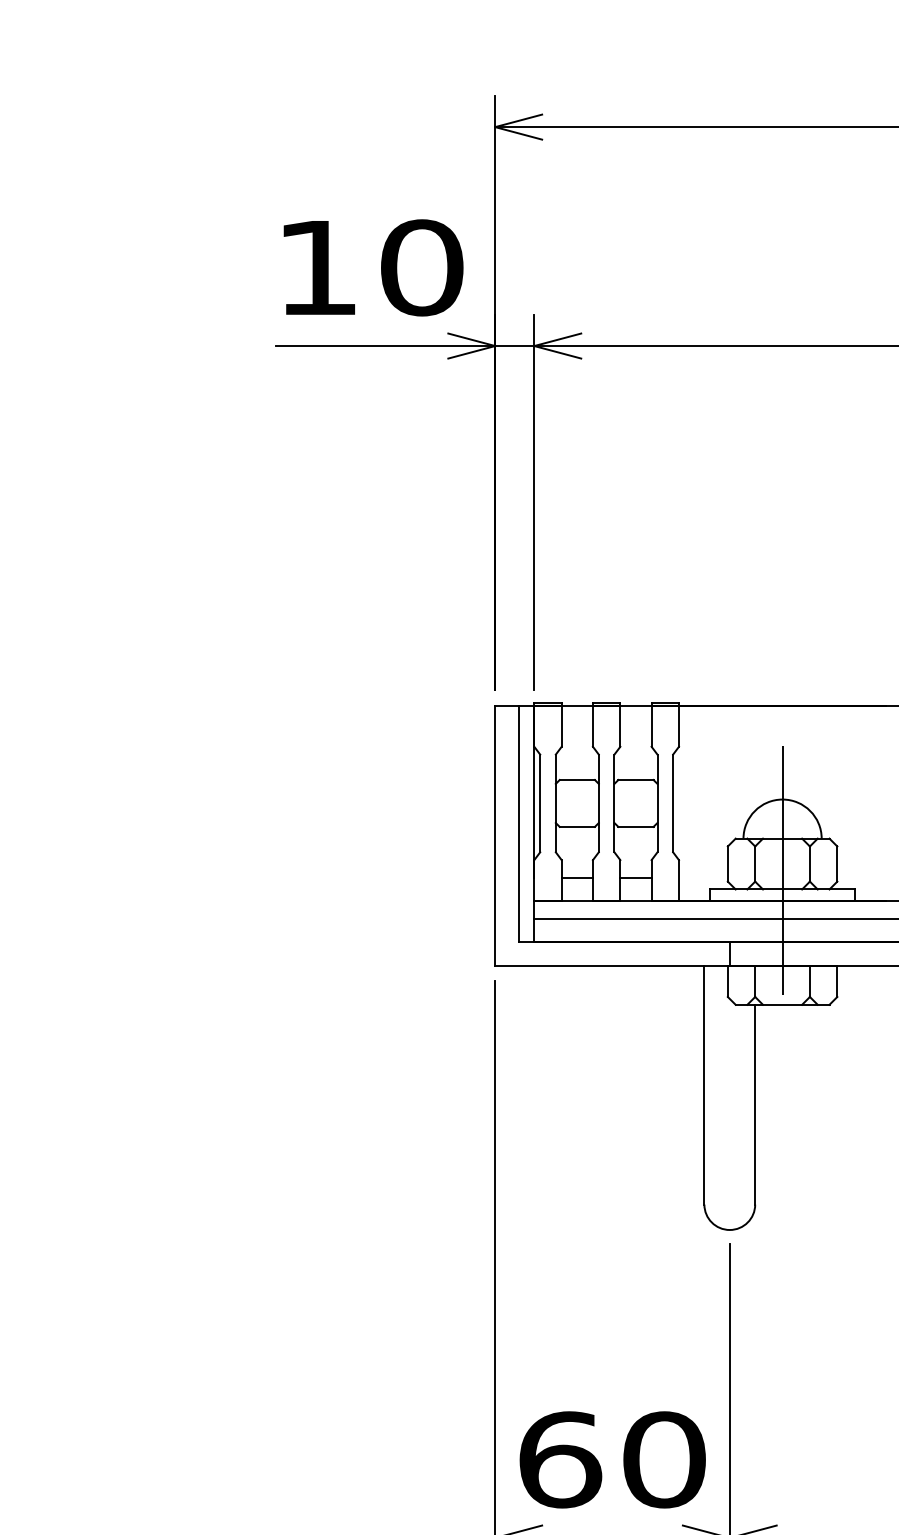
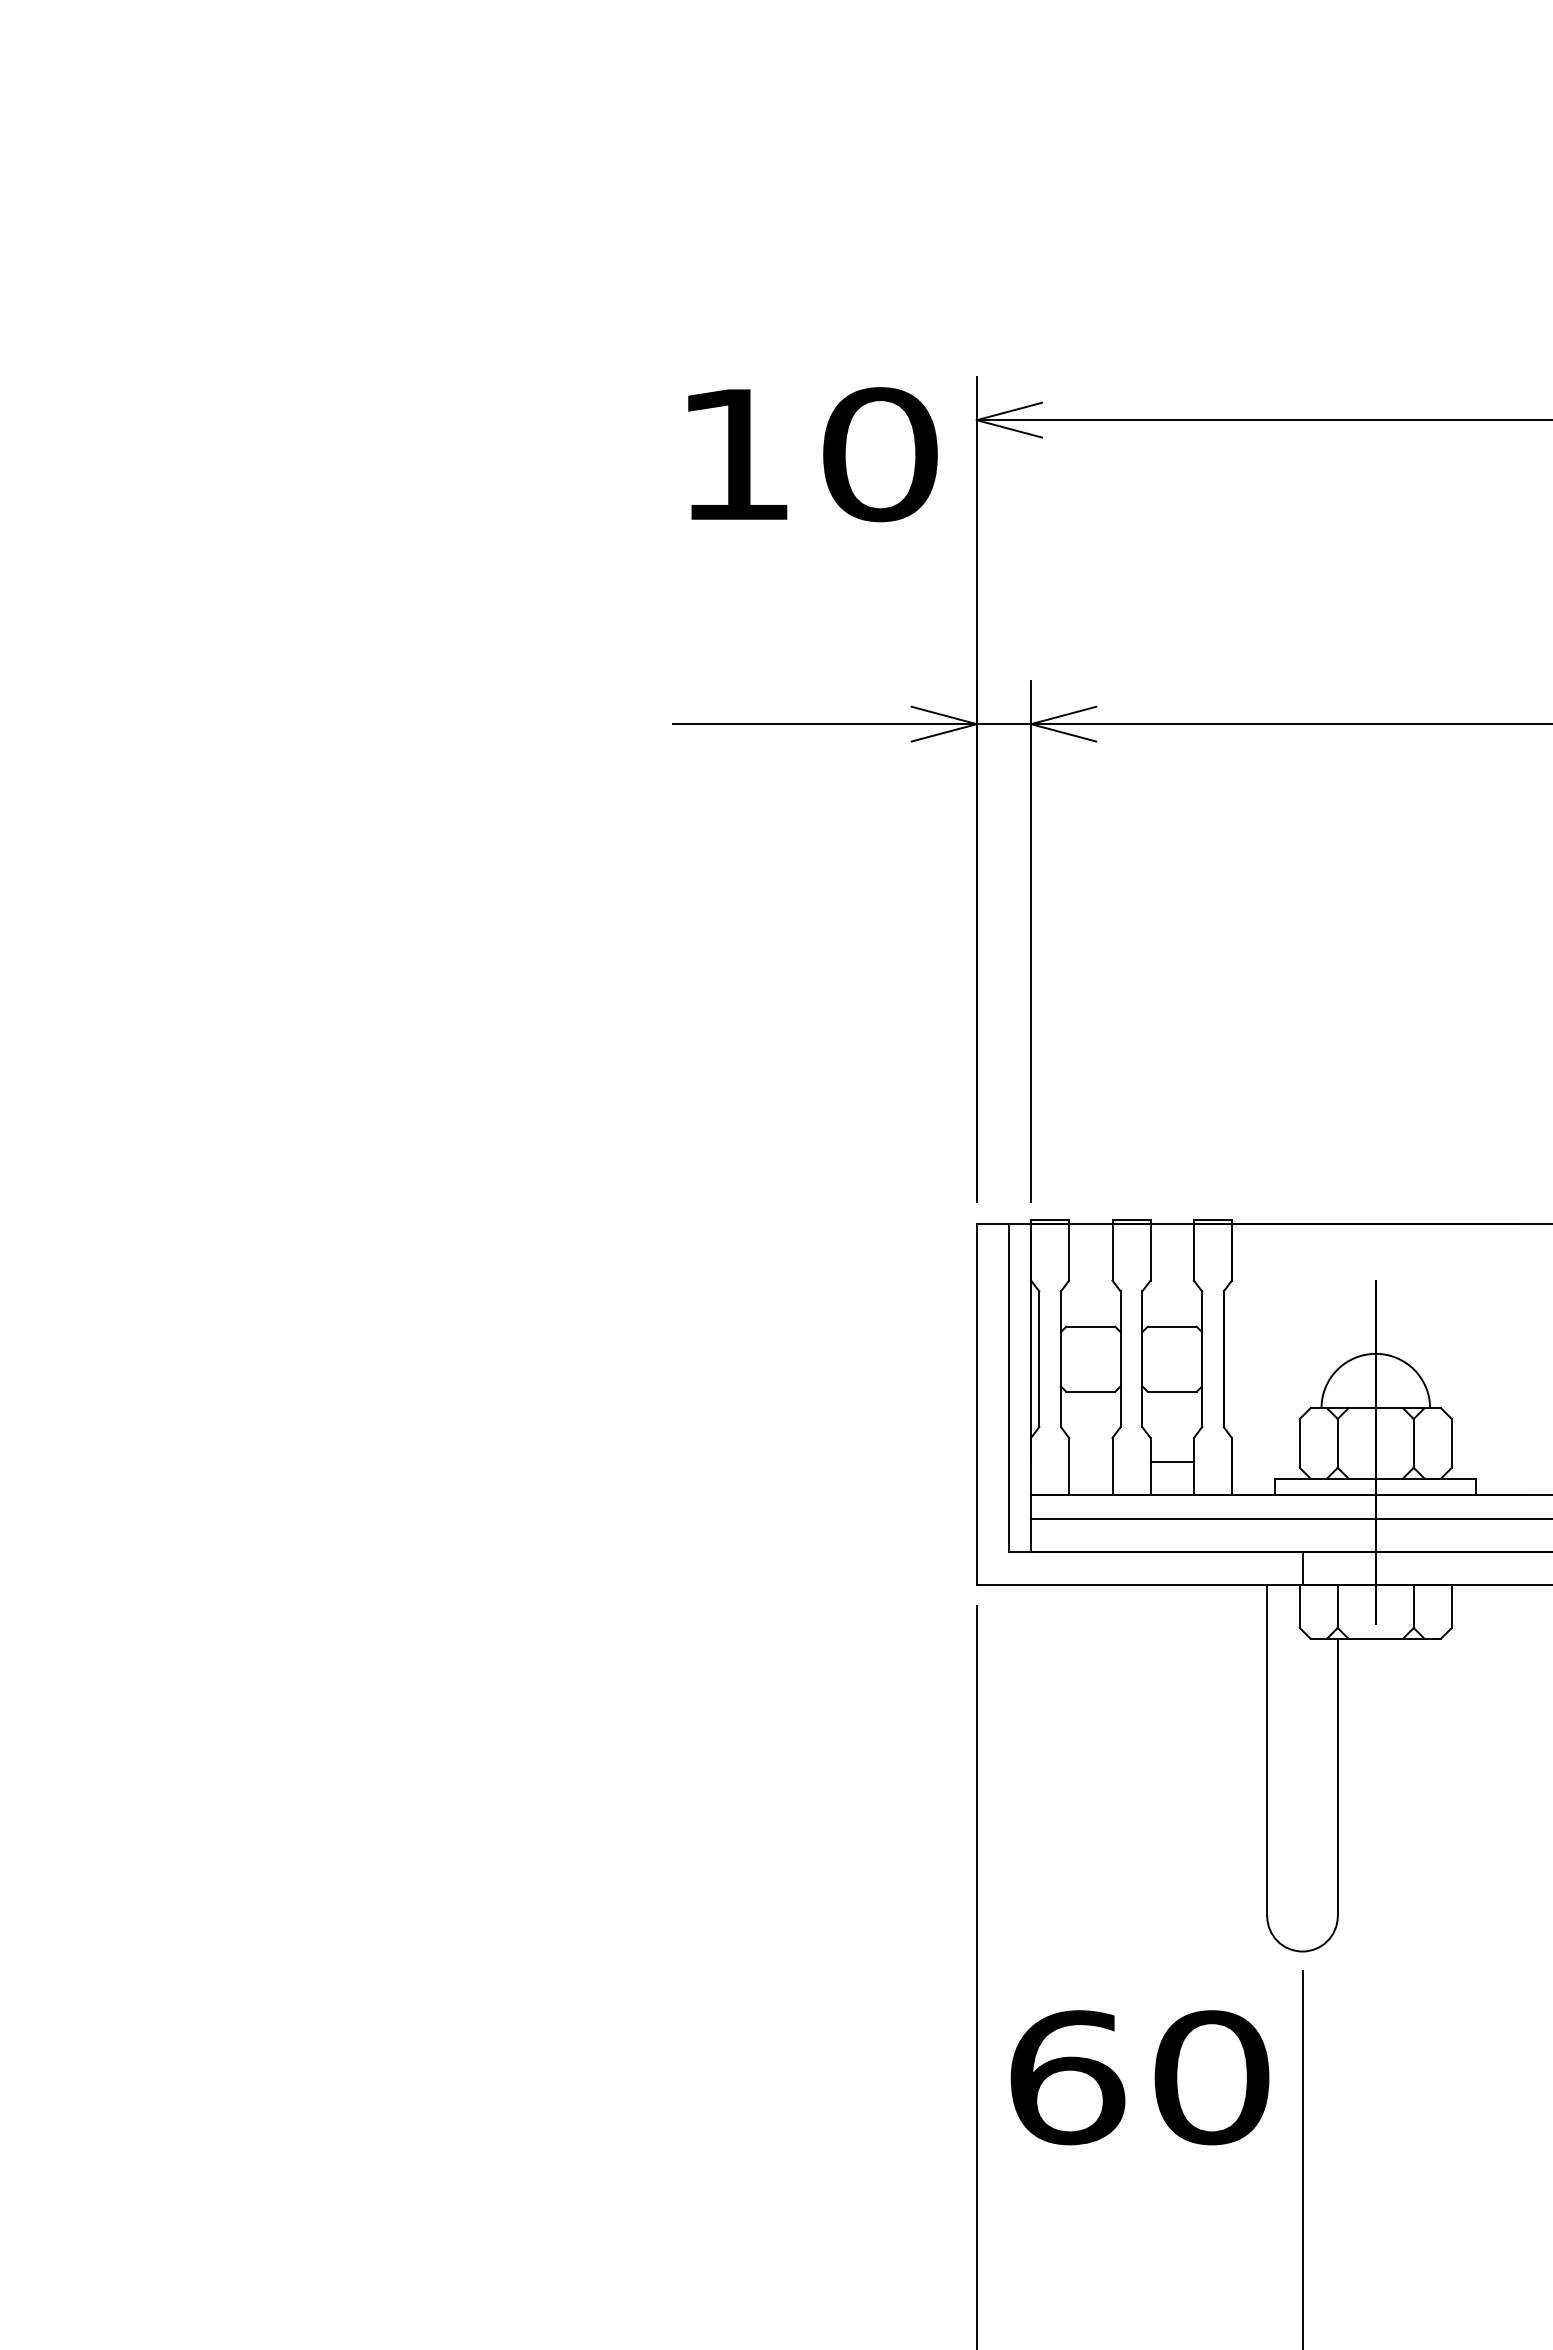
text: (373, 267) -> (812, 454), moved
line: (577, 877) -> (1090, 1462), removed
text: (612, 1459) -> (1139, 2077), moved

